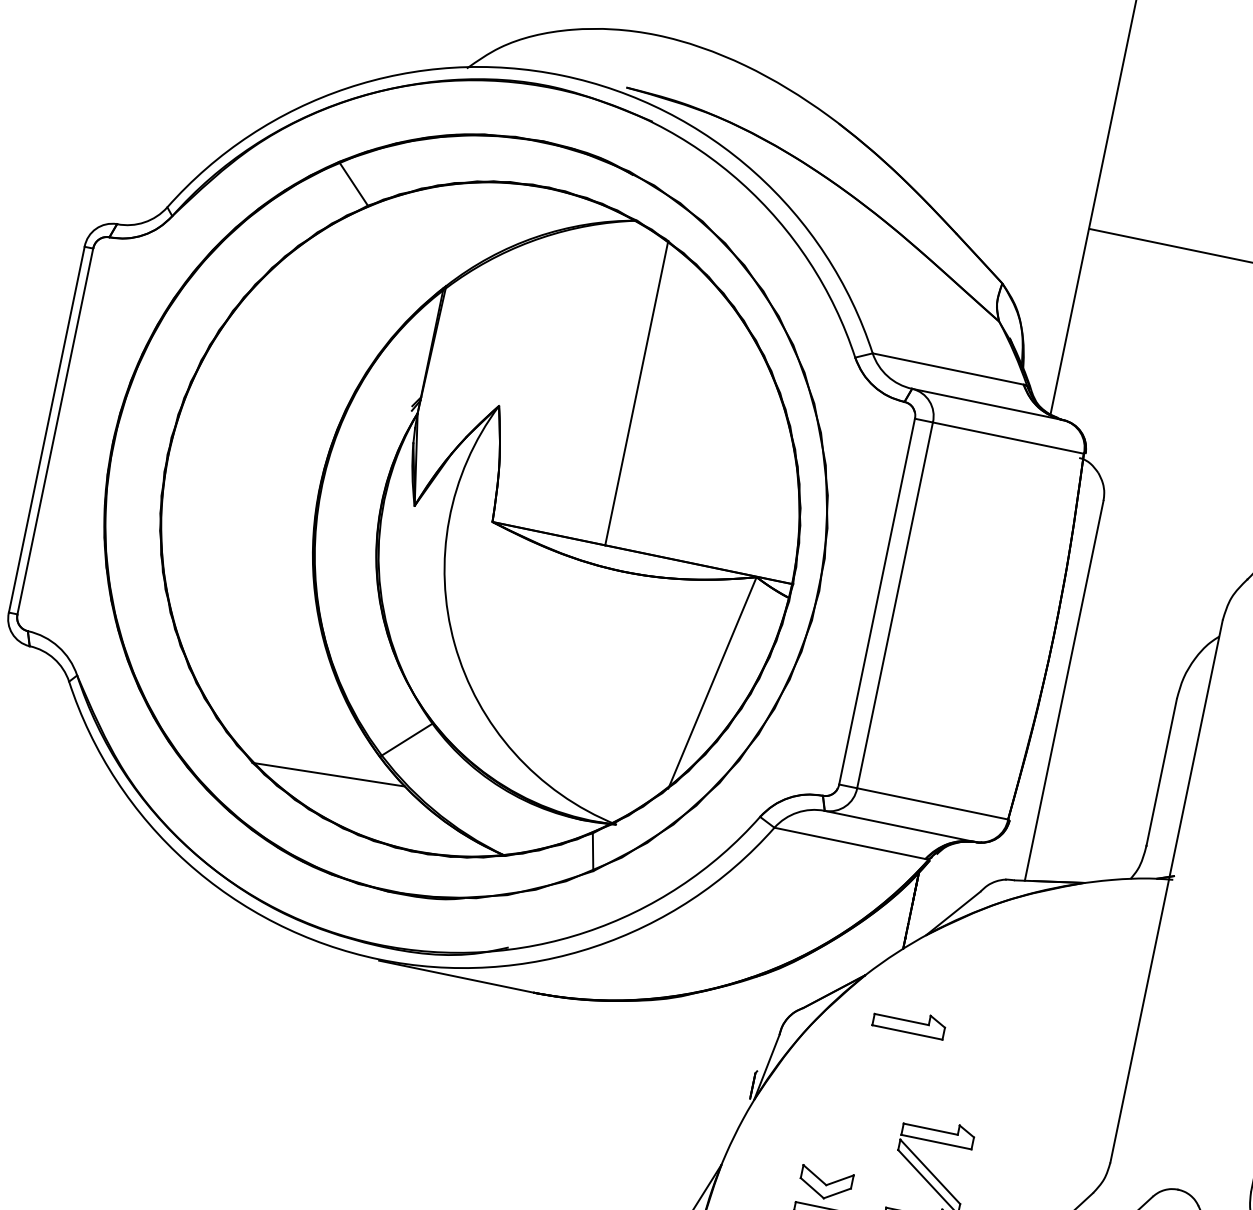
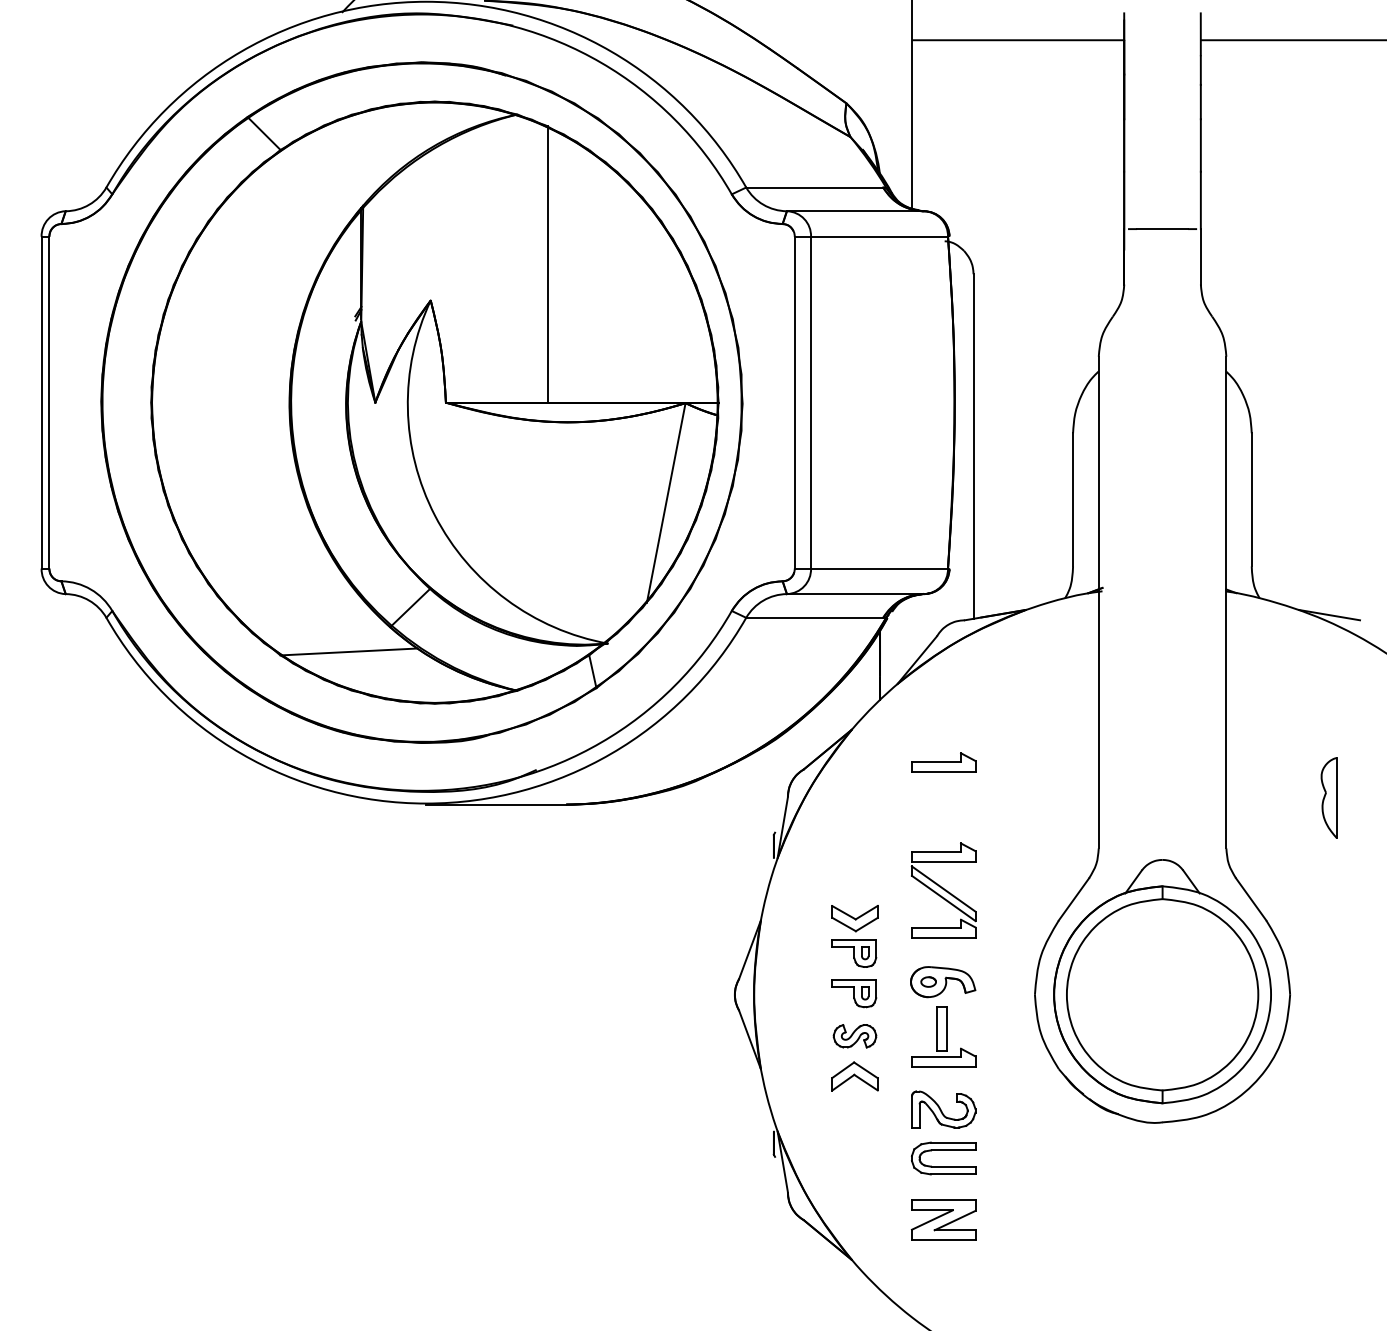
part: (909, 1022) -> (943, 762), moved

